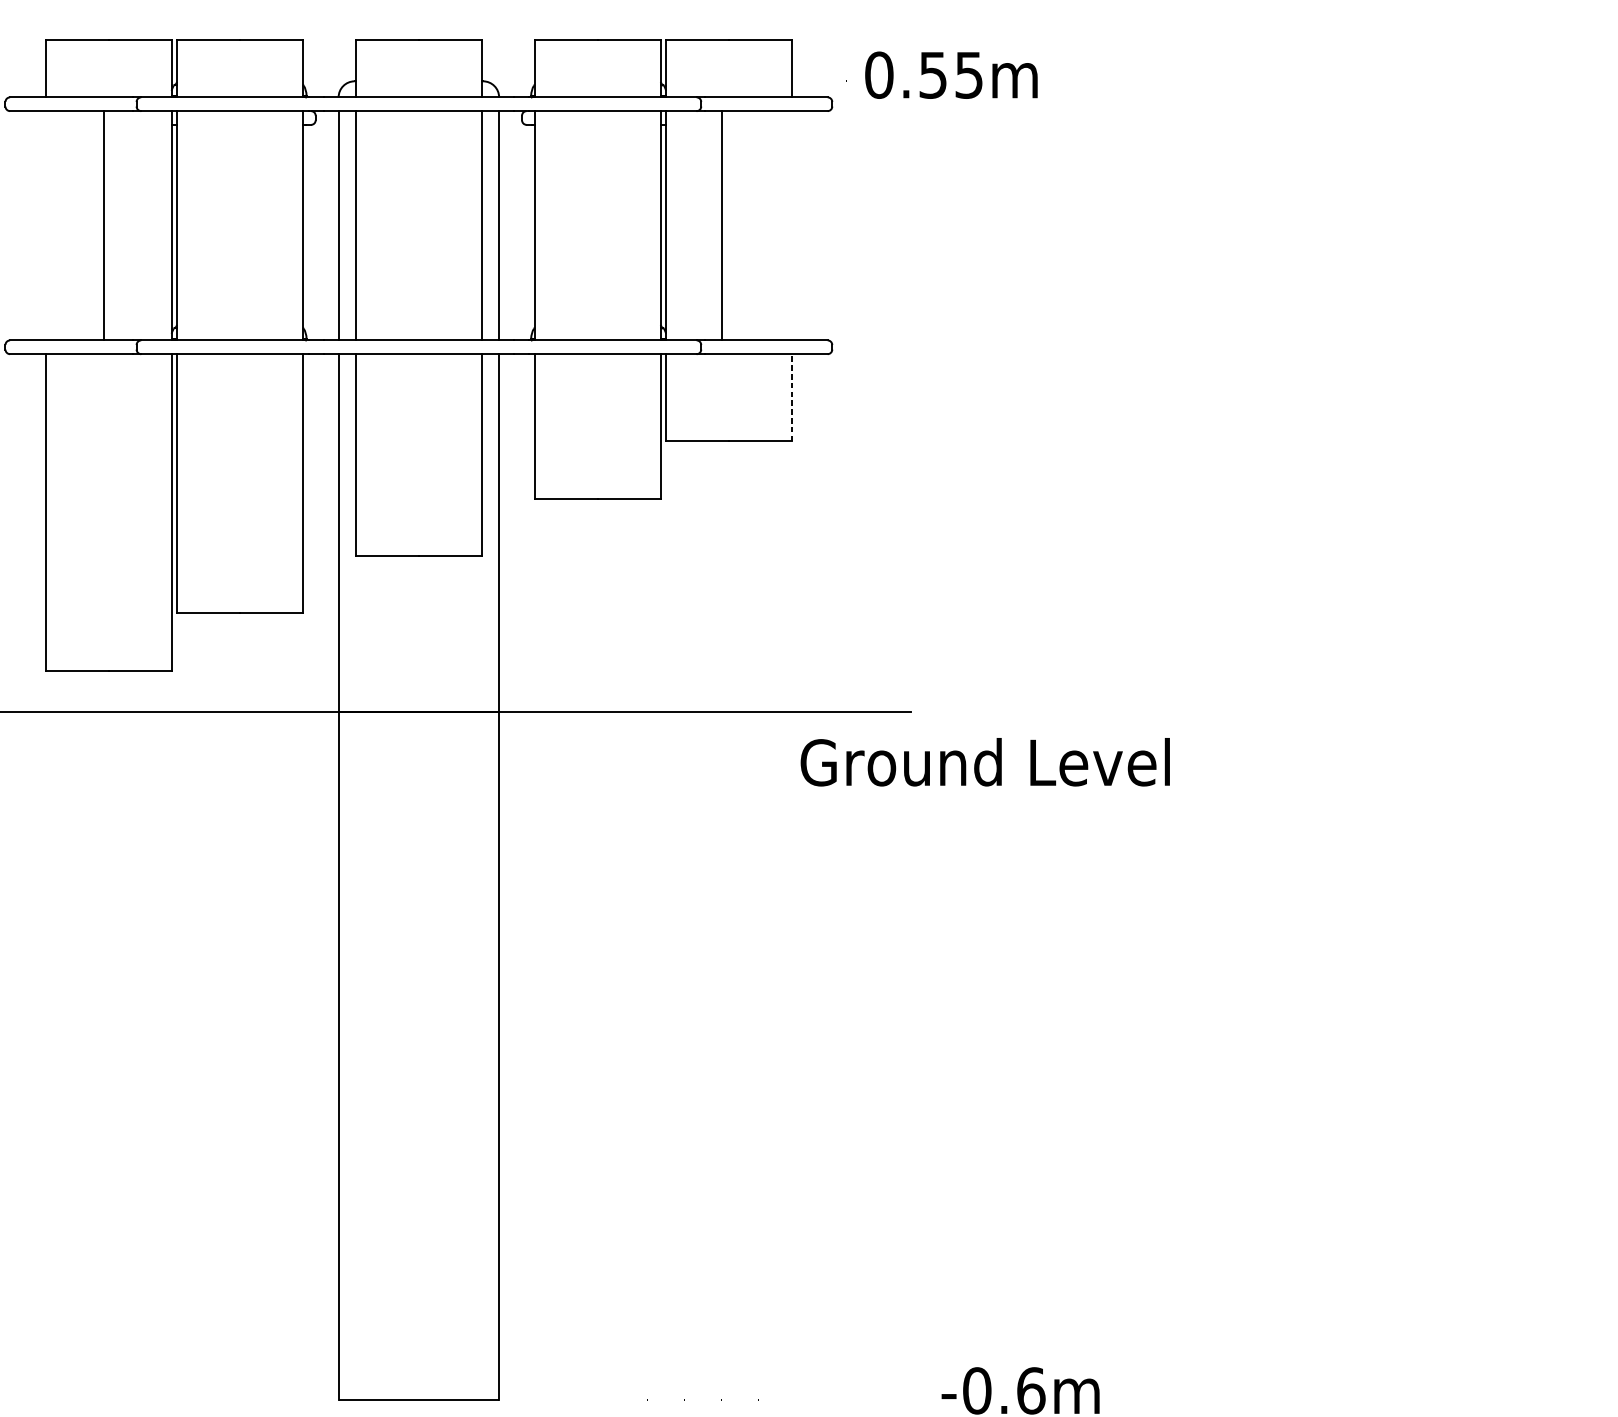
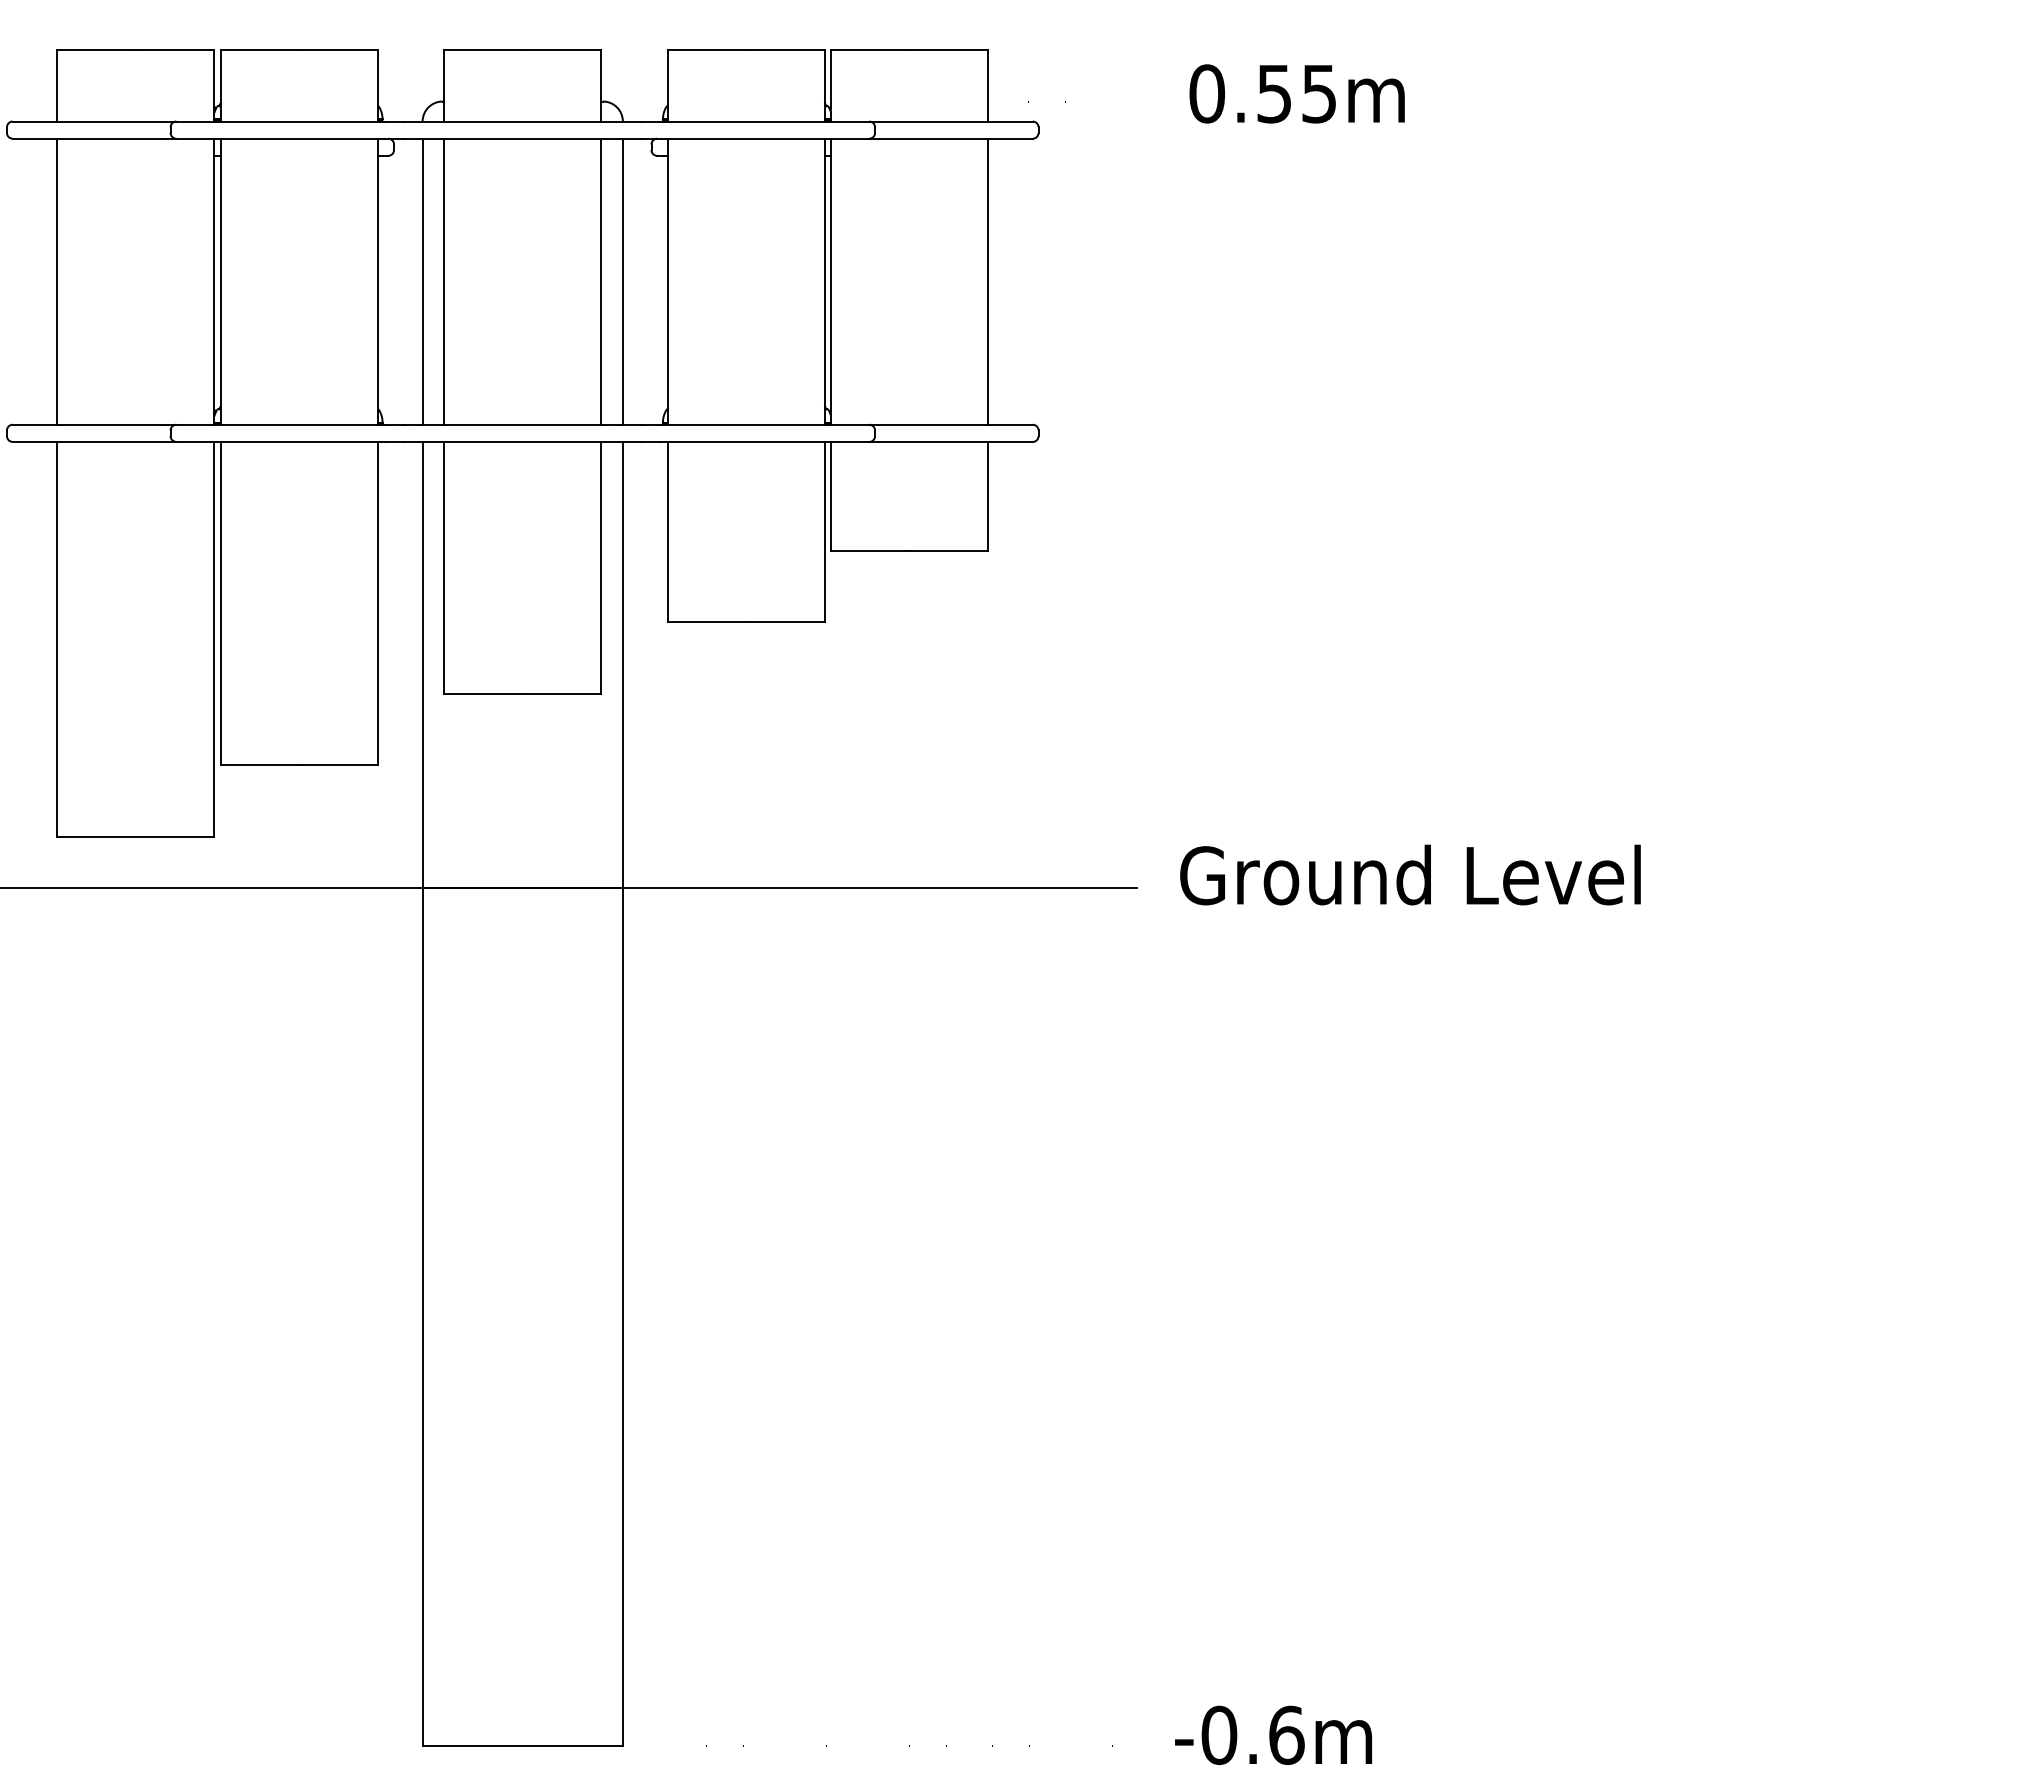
text: (950, 74) -> (1296, 93), moved
line: (104, 225) -> (57, 281), moved
line: (721, 225) -> (988, 281), moved
line: (792, 397) -> (988, 495), dashed -> solid
text: (985, 761) -> (1410, 874), moved

